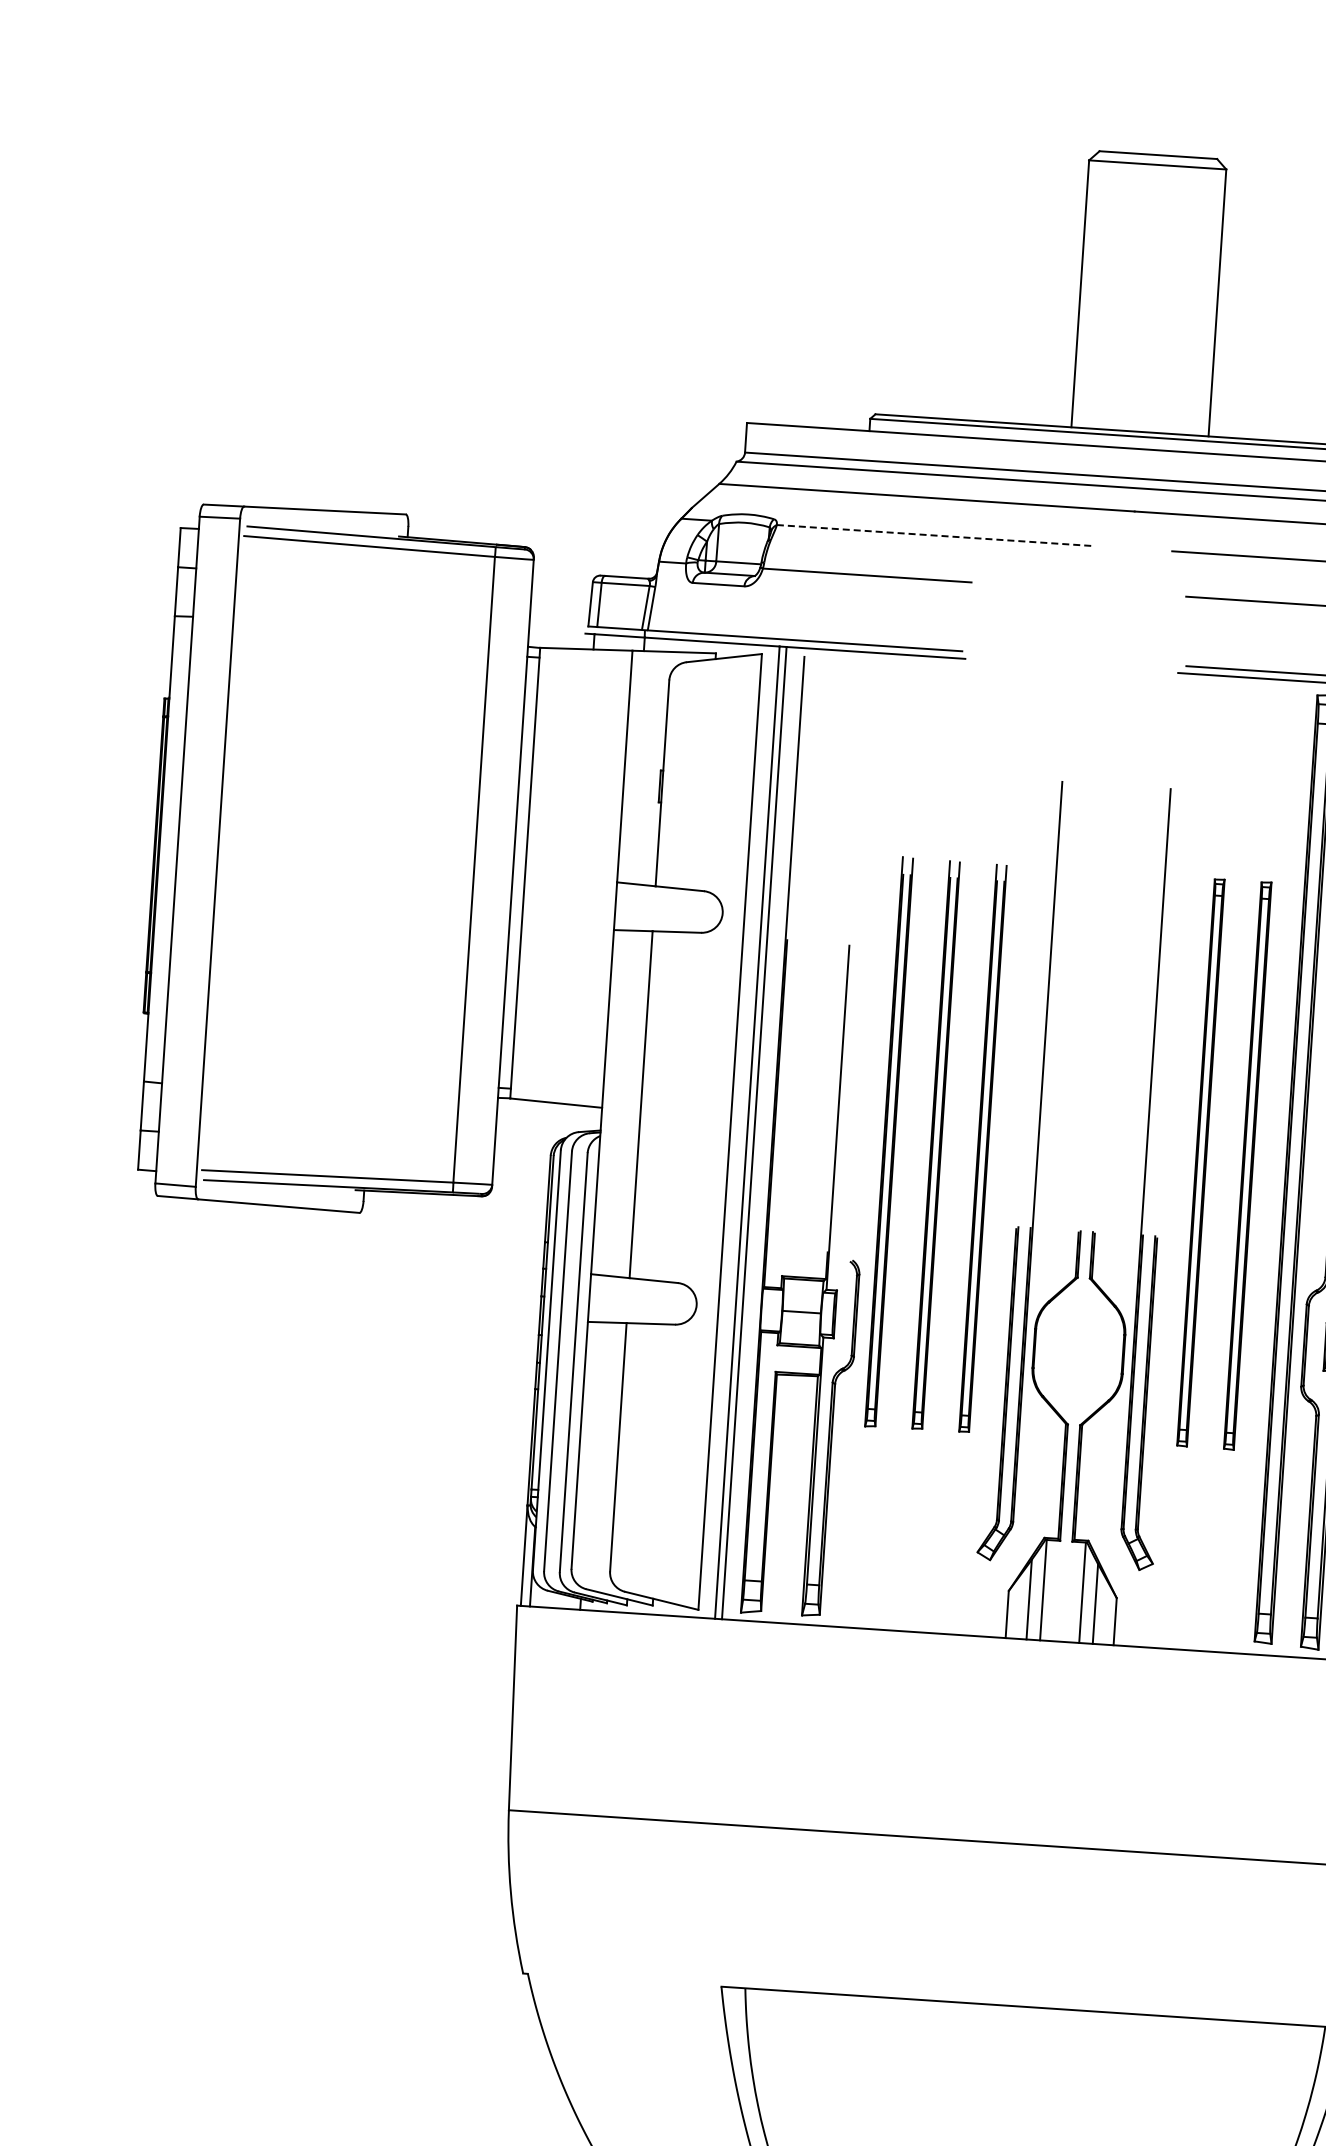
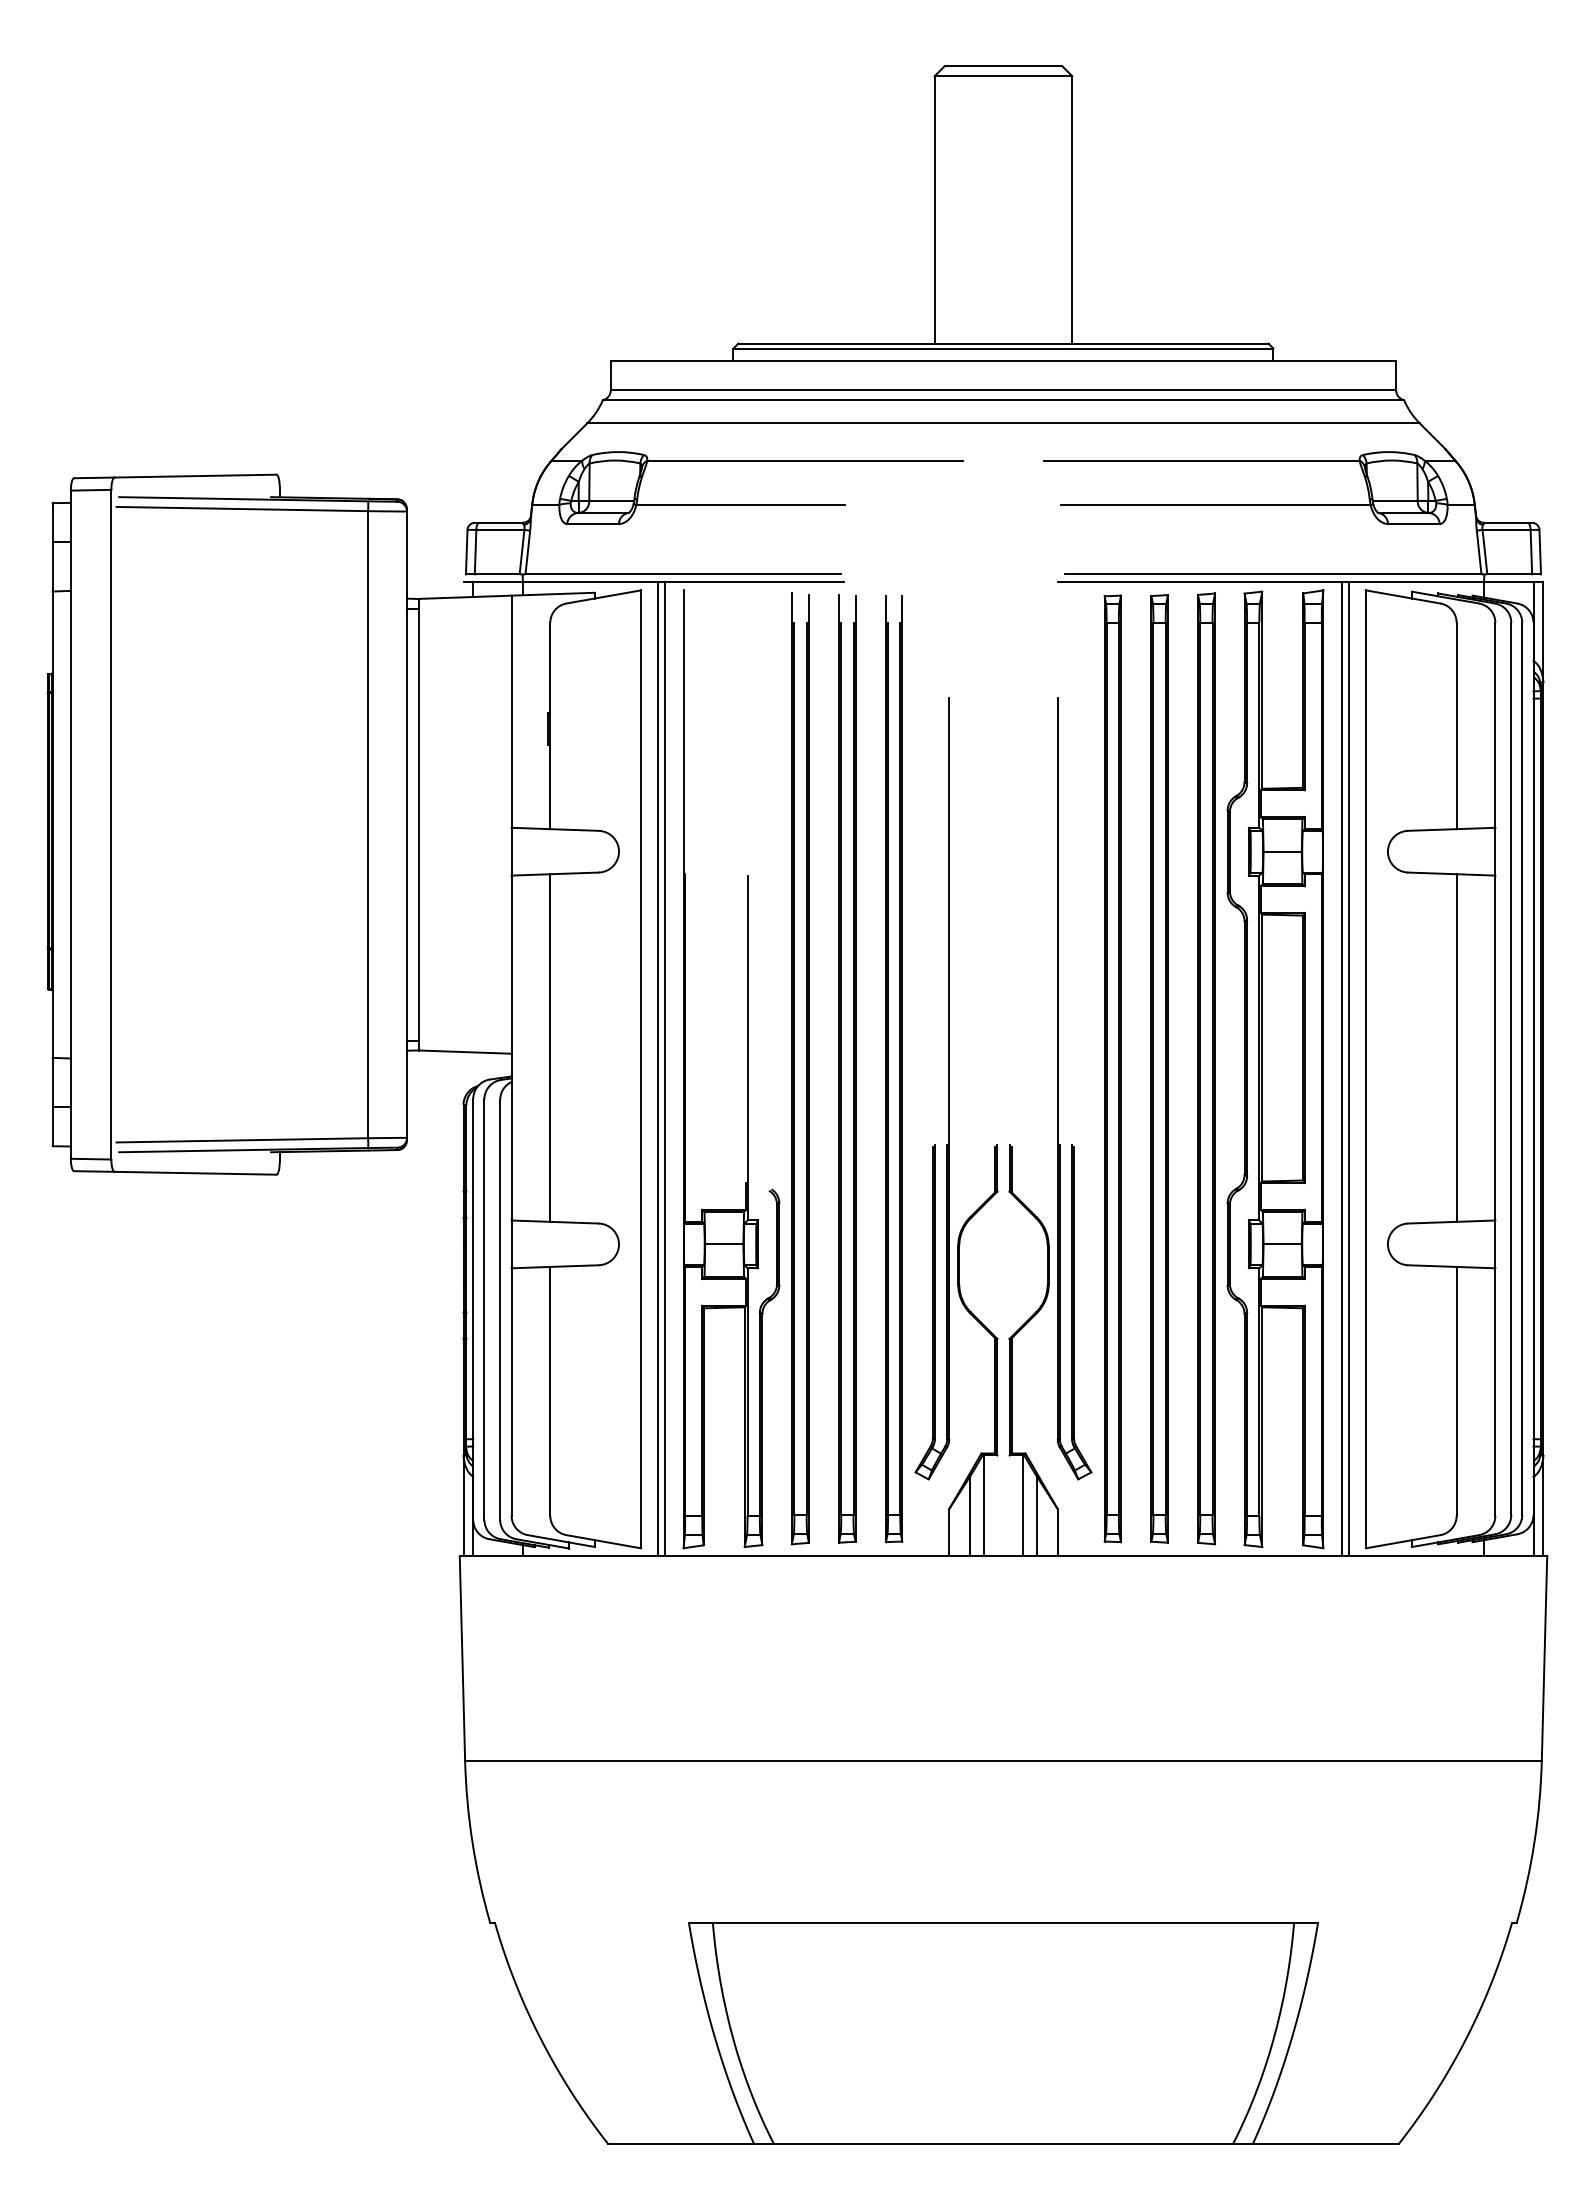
line: (934, 535) -> (805, 460), dashed -> solid
part: (888, 1141) -> (799, 1068), size x1.67
part: (936, 1144) -> (847, 1068), size x1.67
part: (983, 1148) -> (894, 1069), size x1.67
part: (1200, 1162) -> (1112, 1068), size x1.67
part: (1247, 1165) -> (1159, 1068), size x1.67

